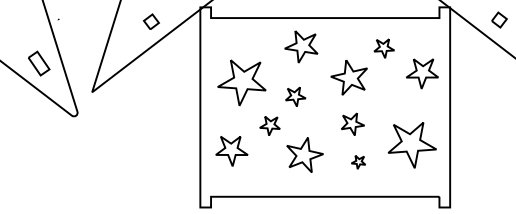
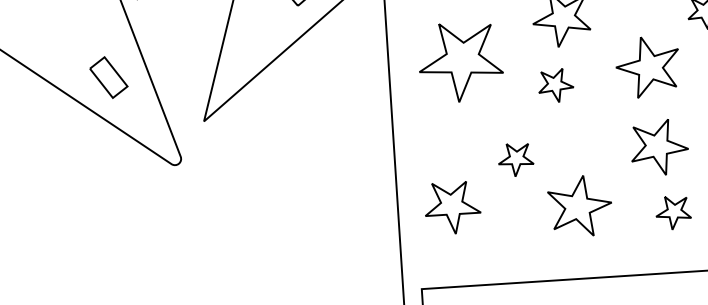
part: (241, 82) -> (460, 61), moved
part: (295, 96) -> (555, 85), moved
part: (352, 124) -> (658, 147), size x1.43
part: (358, 162) -> (673, 213), size x1.43

